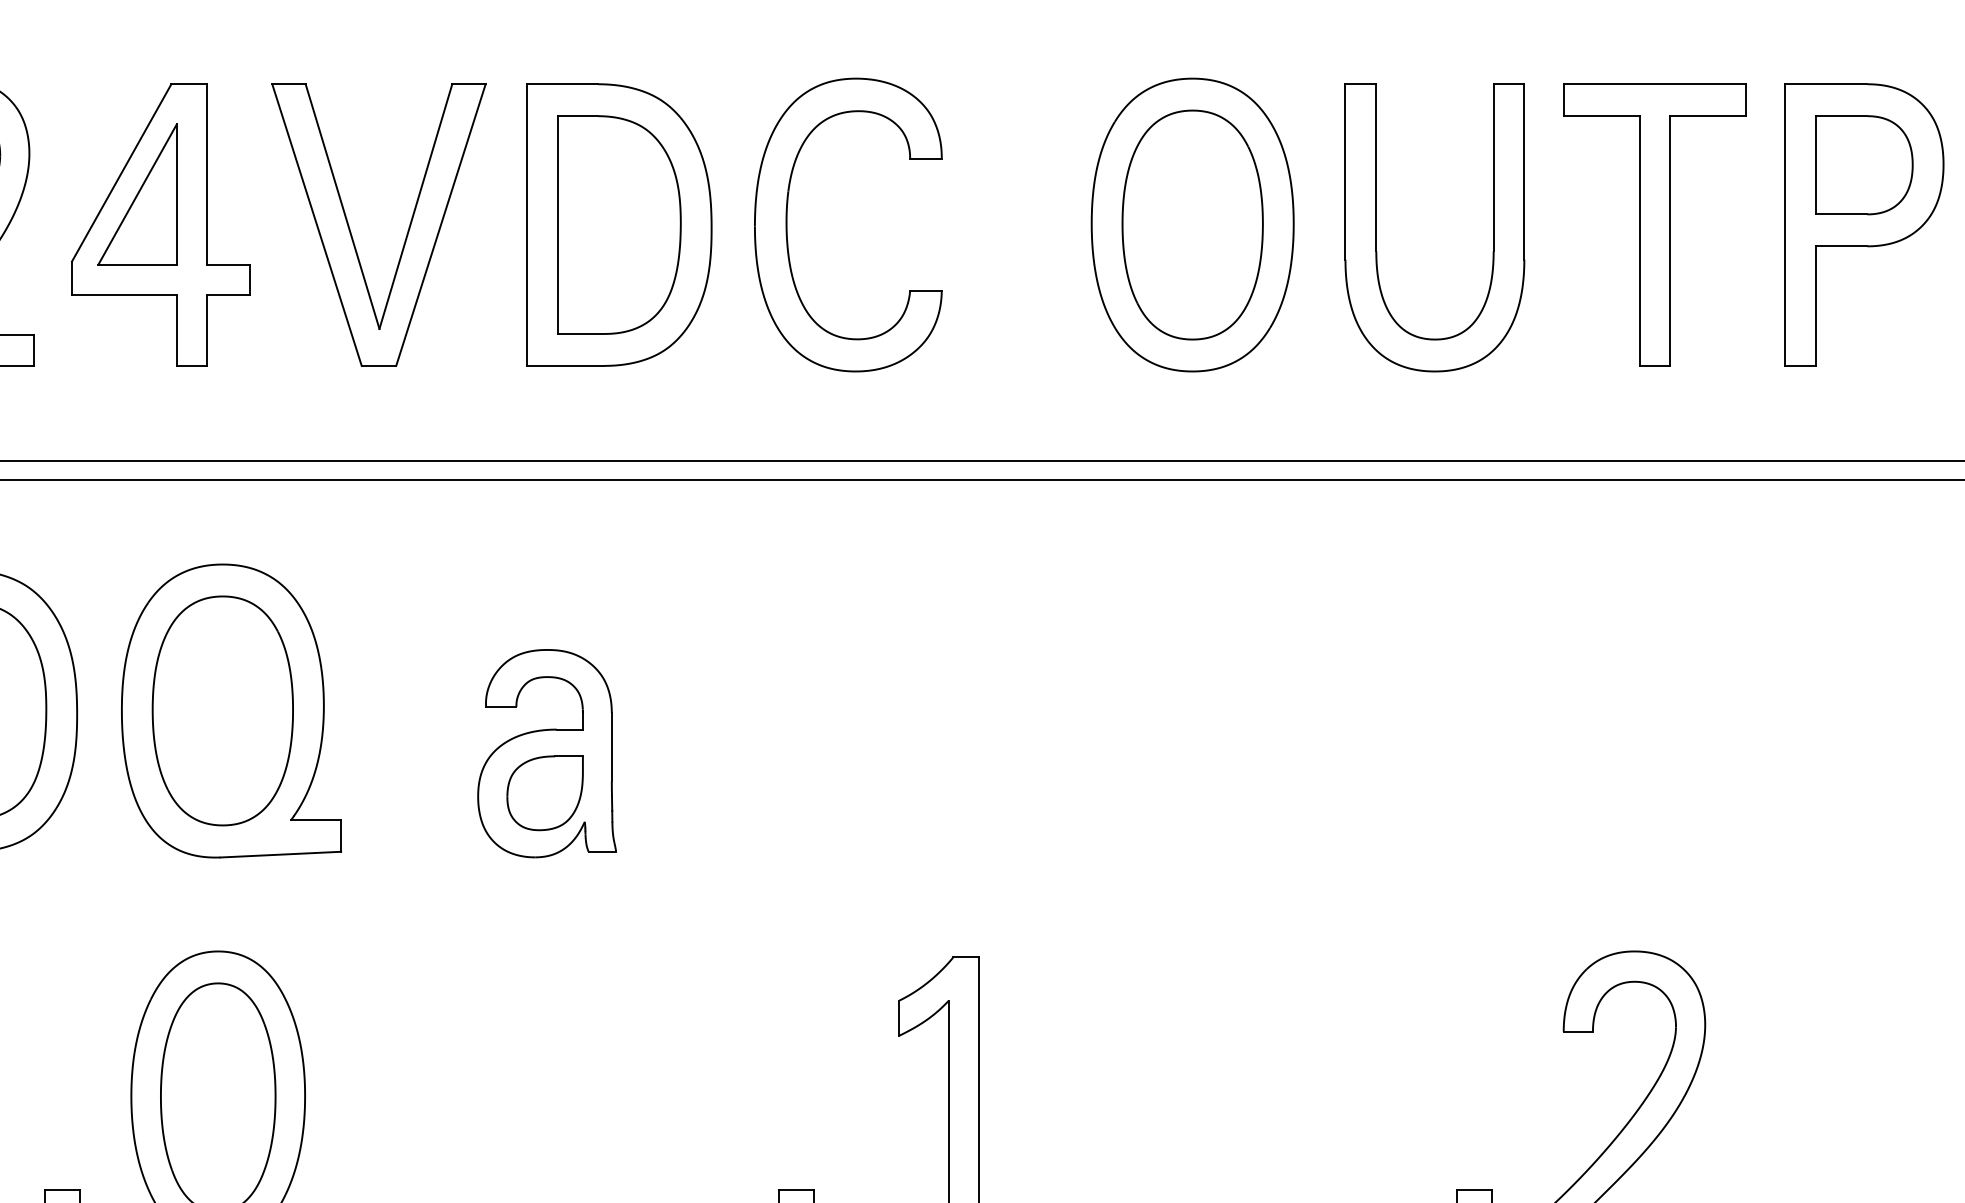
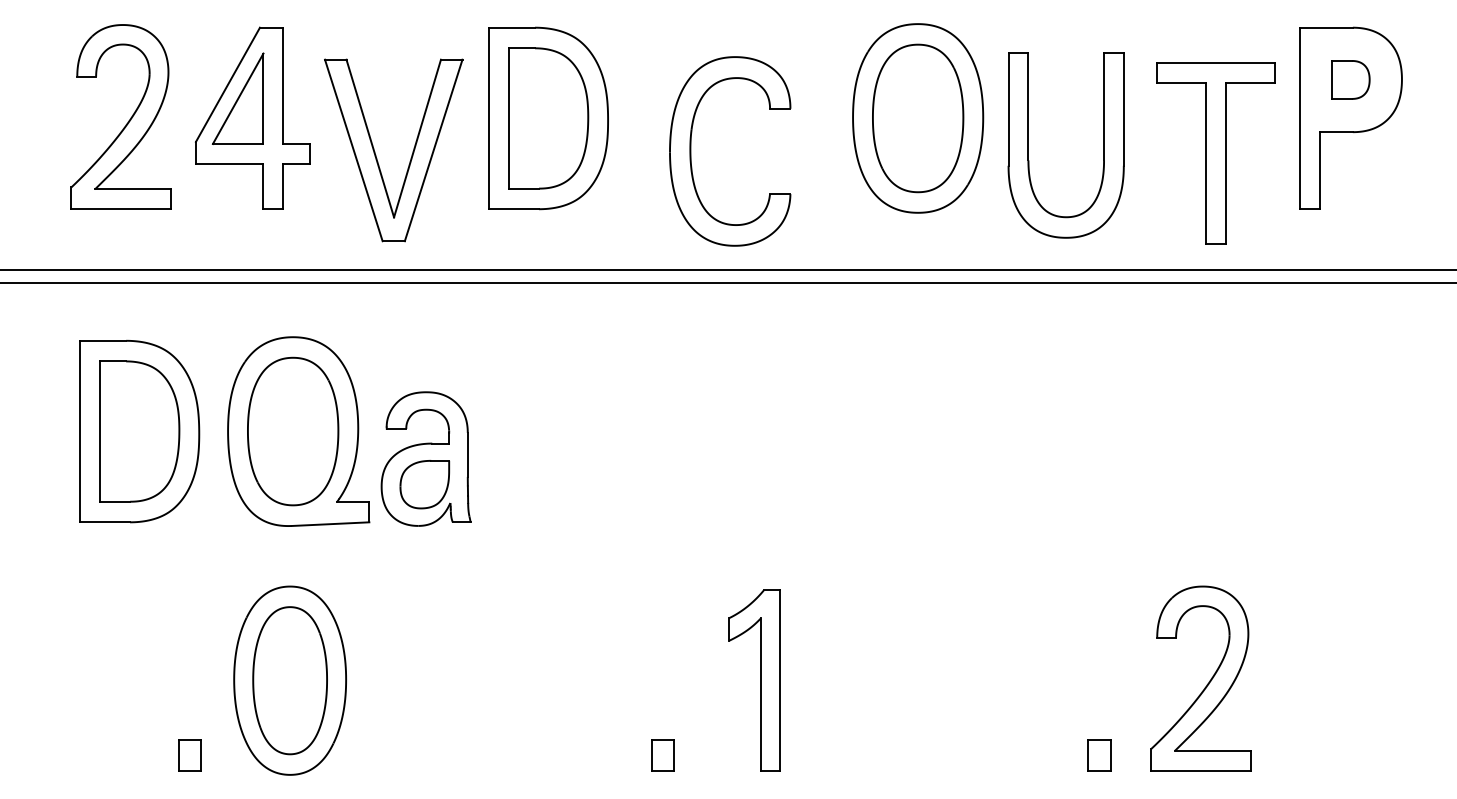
part: (1863, 164) -> (1350, 79), size x0.6
part: (788, 225) -> (691, 151), moved
part: (1654, 225) -> (1215, 153), moved
part: (1376, 228) -> (1028, 145), moved
part: (352, 232) -> (376, 155), moved
part: (546, 752) -> (425, 458), moved

